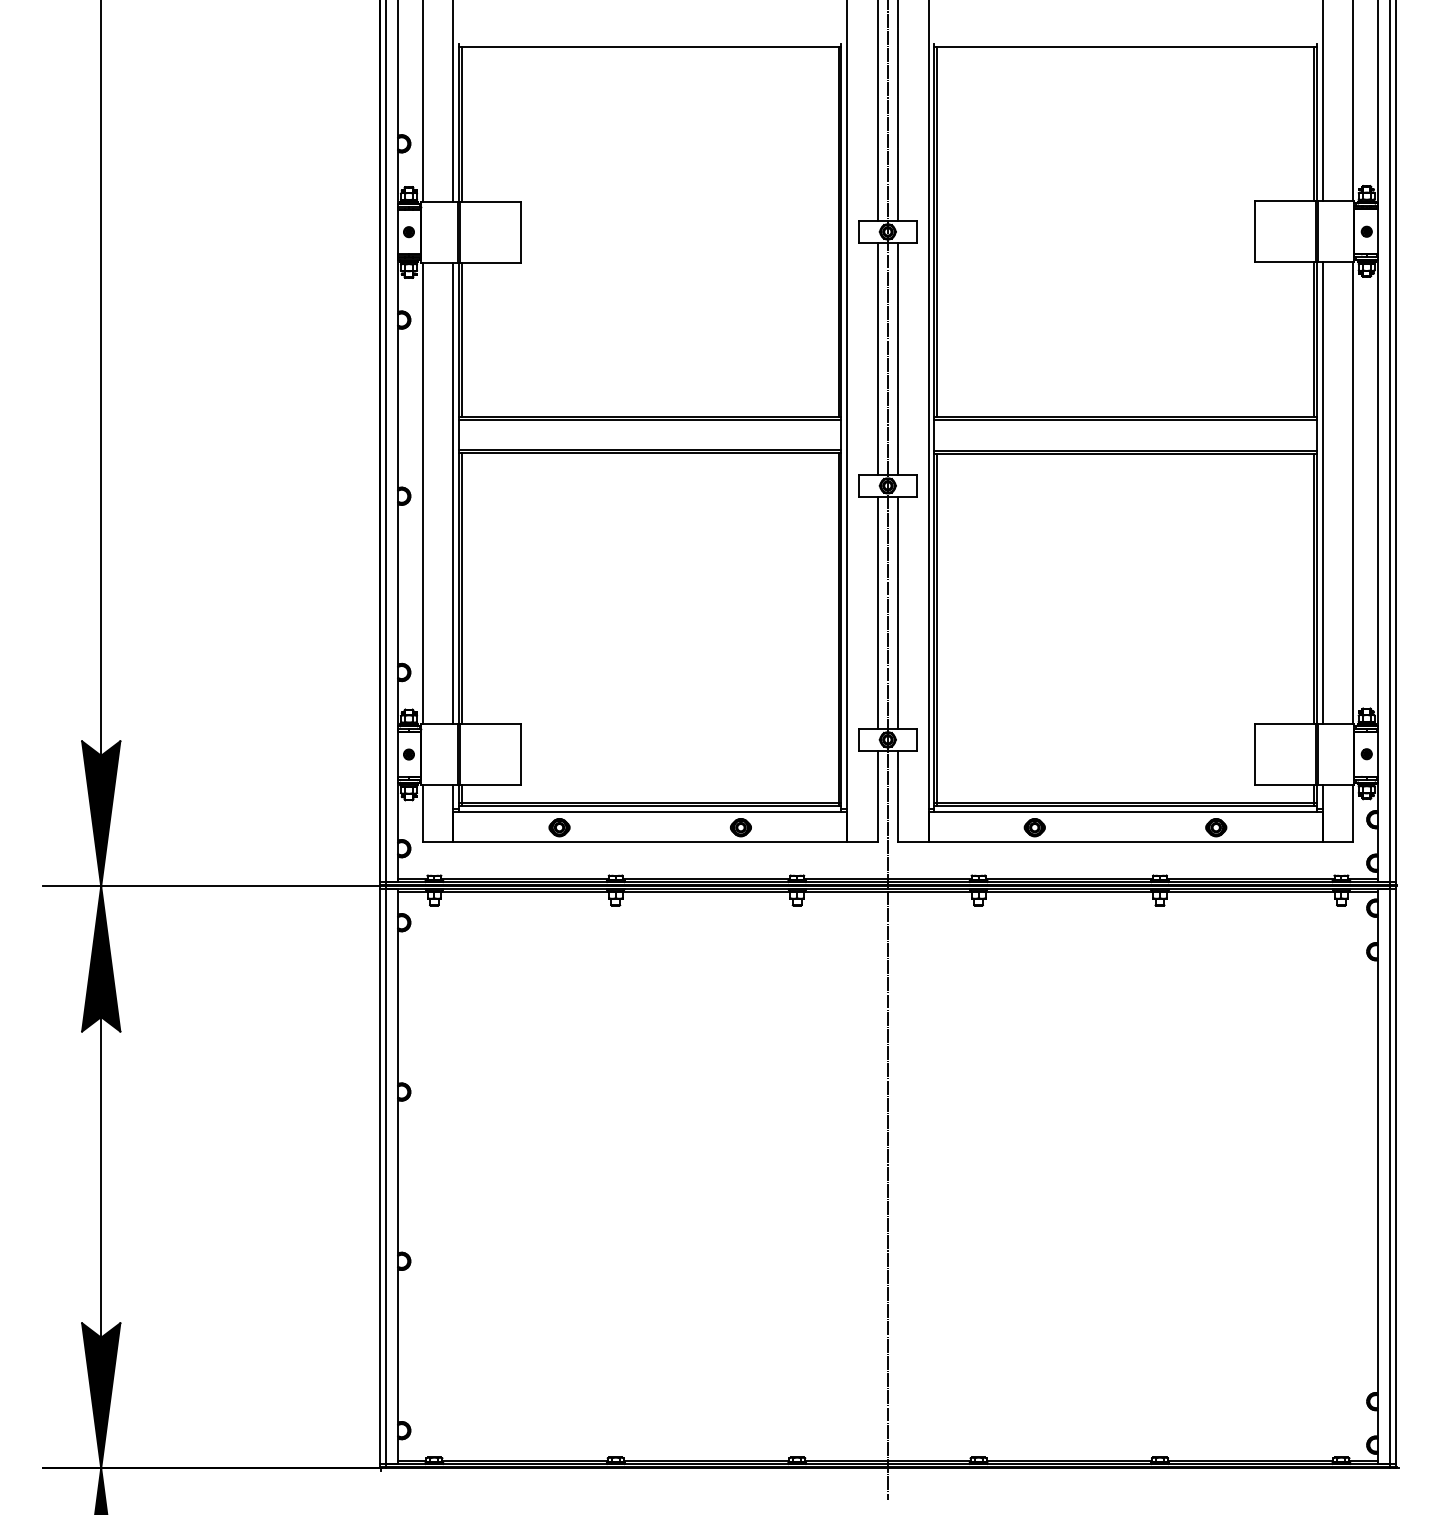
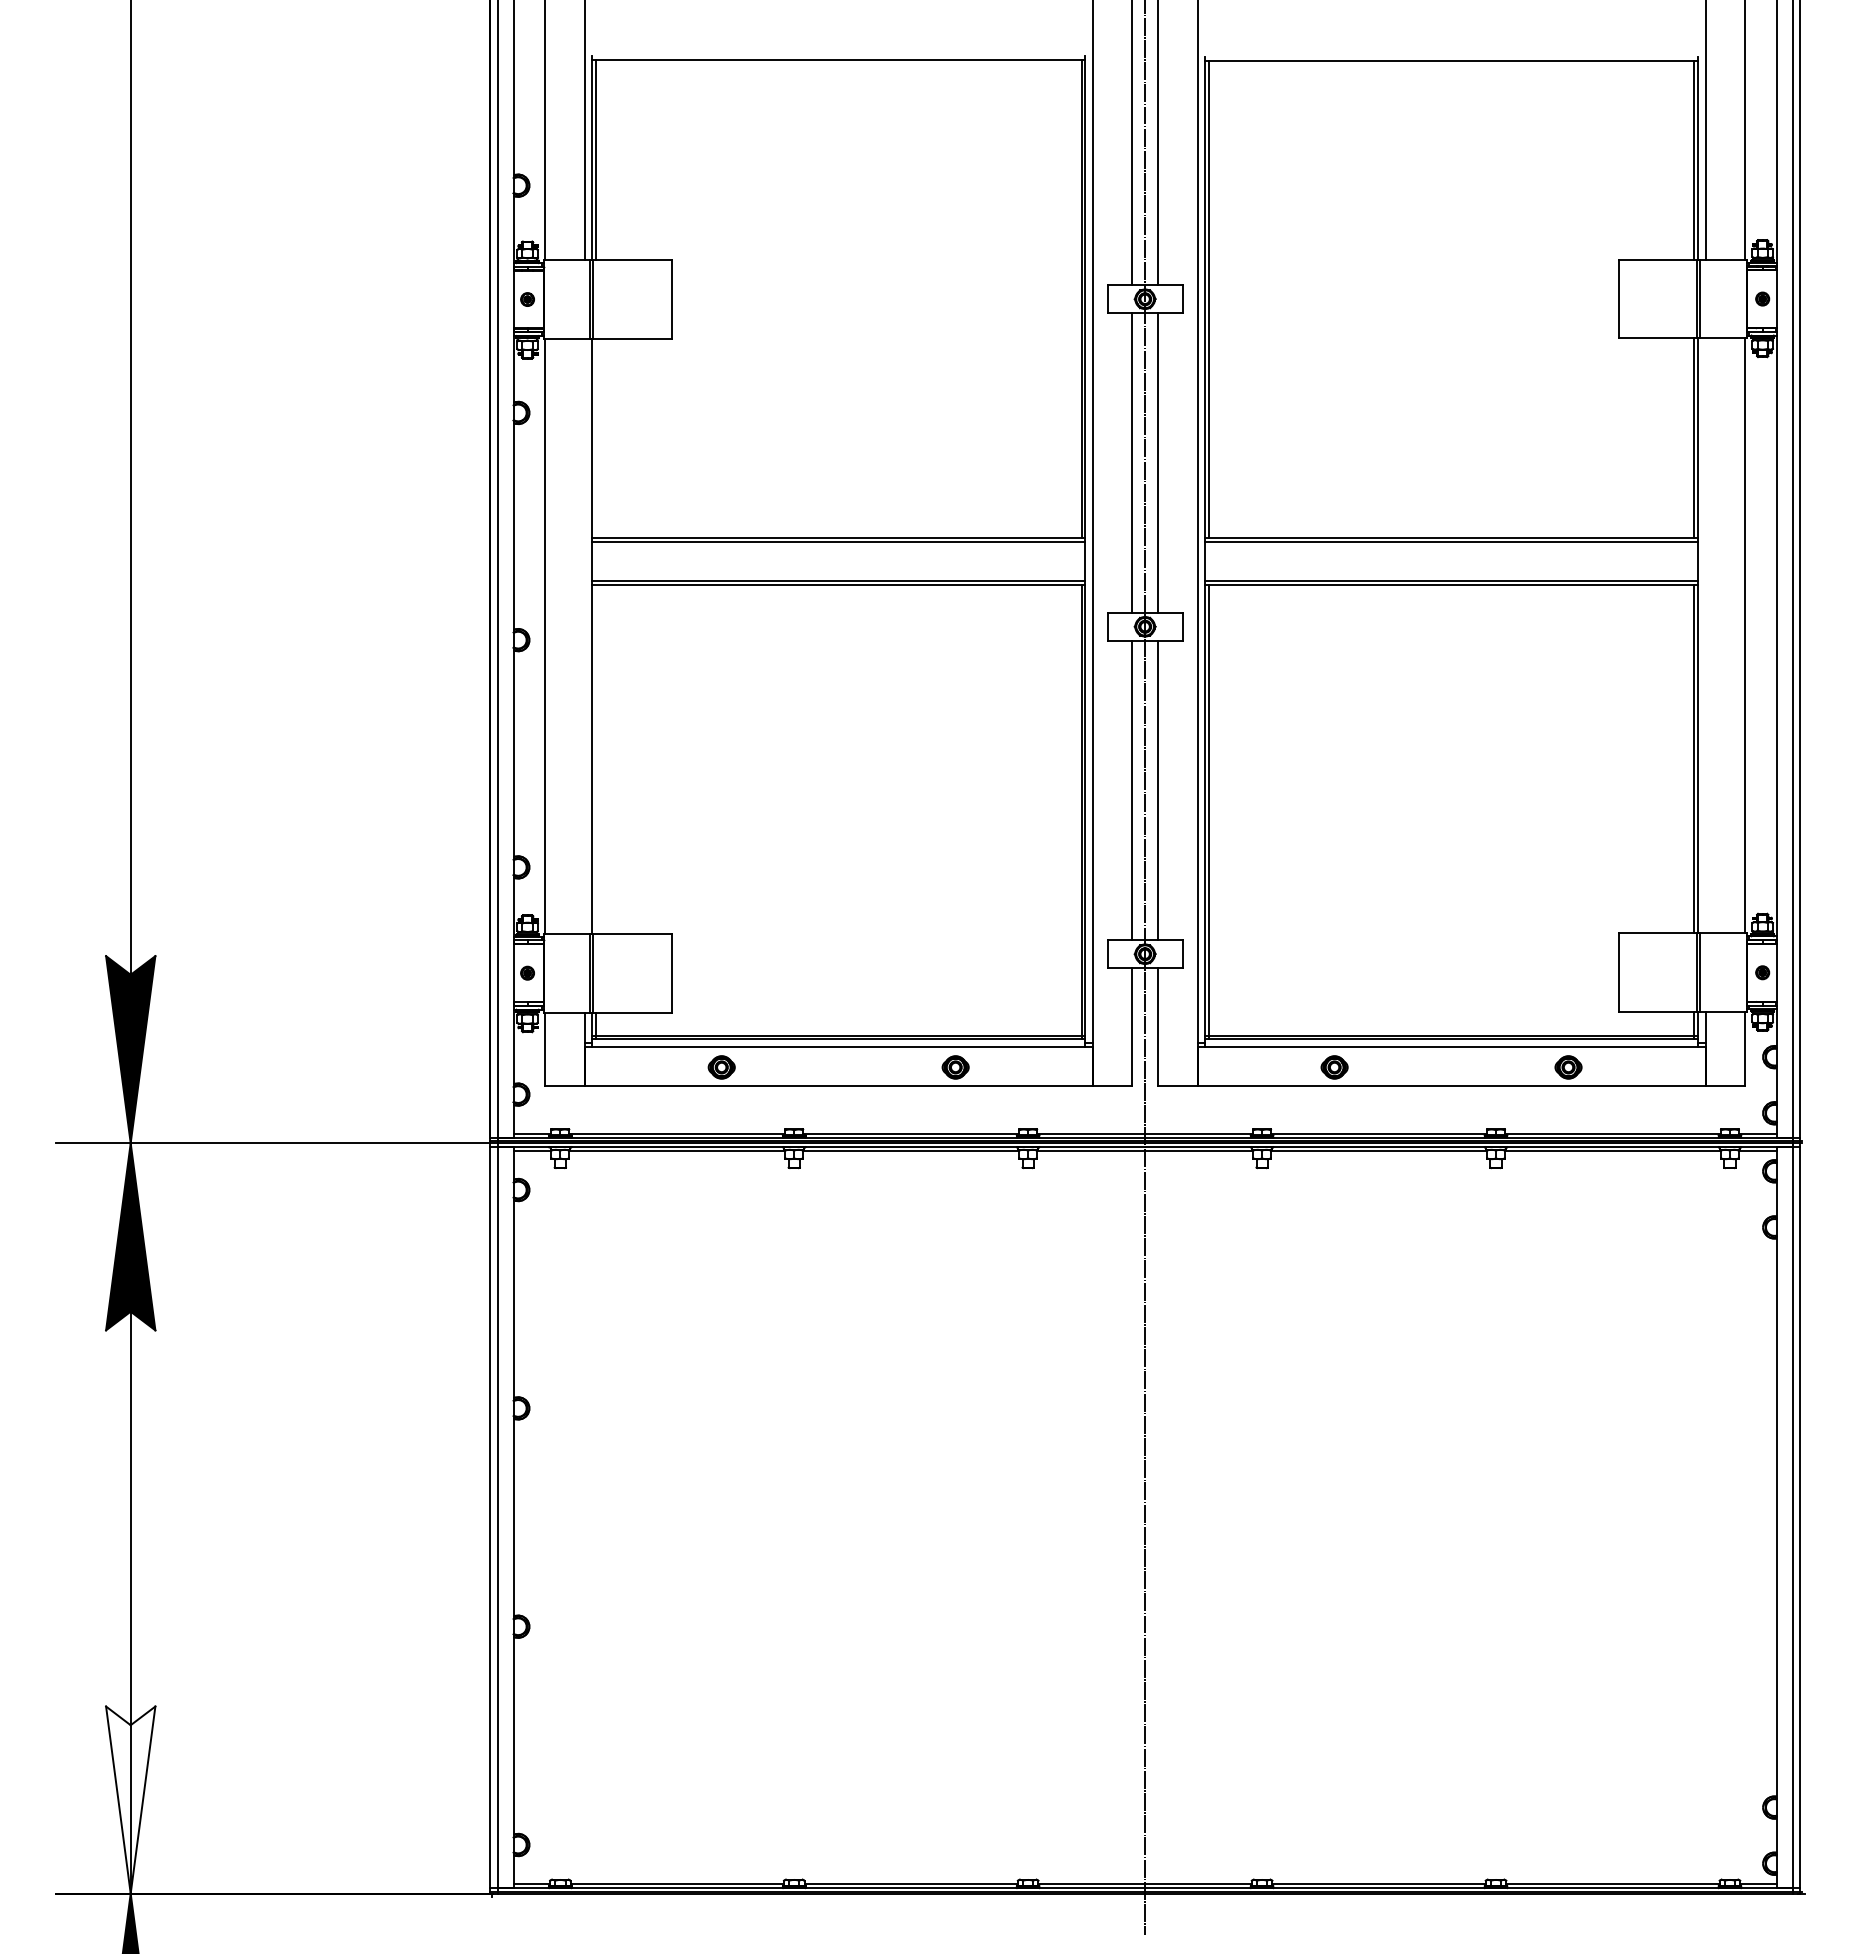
line: (461, 339) -> (595, 437), removed
line: (453, 492) -> (584, 635), removed
line: (1322, 492) -> (1705, 635), removed
line: (461, 588) -> (595, 758), removed
fill: (101, 1395) -> (130, 1799), removed

